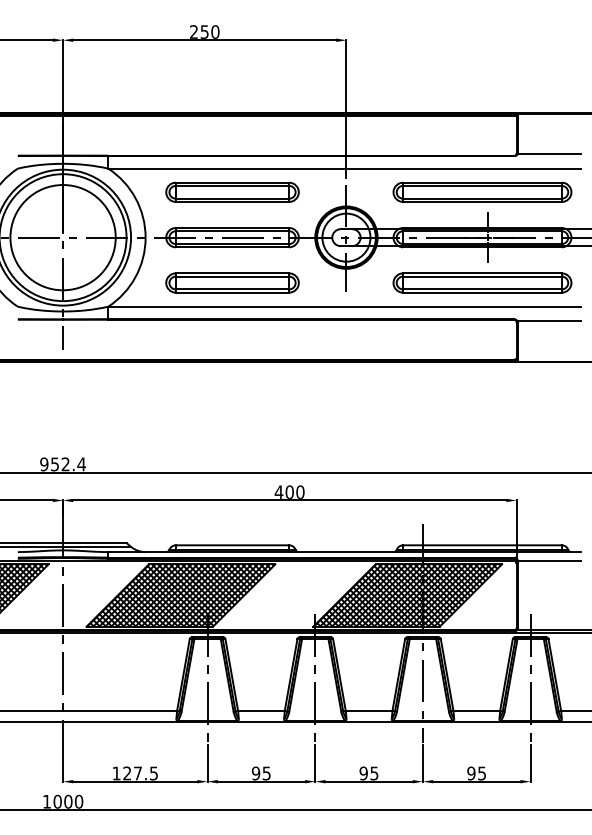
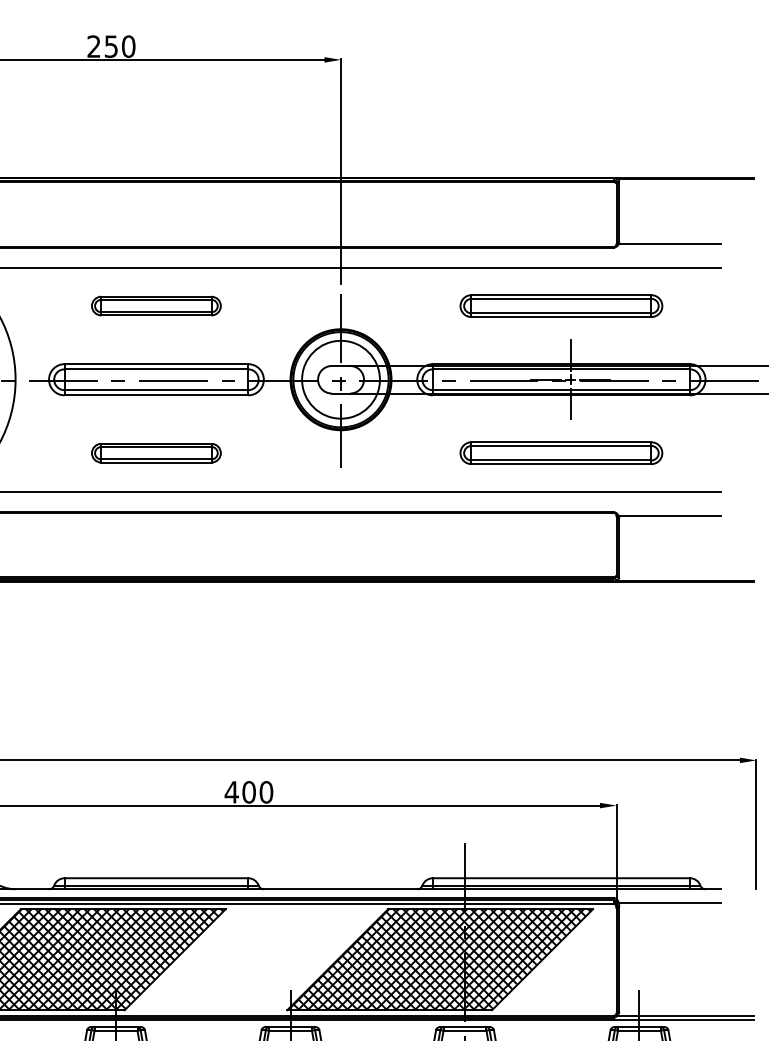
part: (232, 191) -> (156, 304), size x0.6
part: (482, 191) -> (561, 304), size x0.7
part: (232, 282) -> (156, 452), size x0.6
part: (482, 282) -> (561, 452), size x0.7

